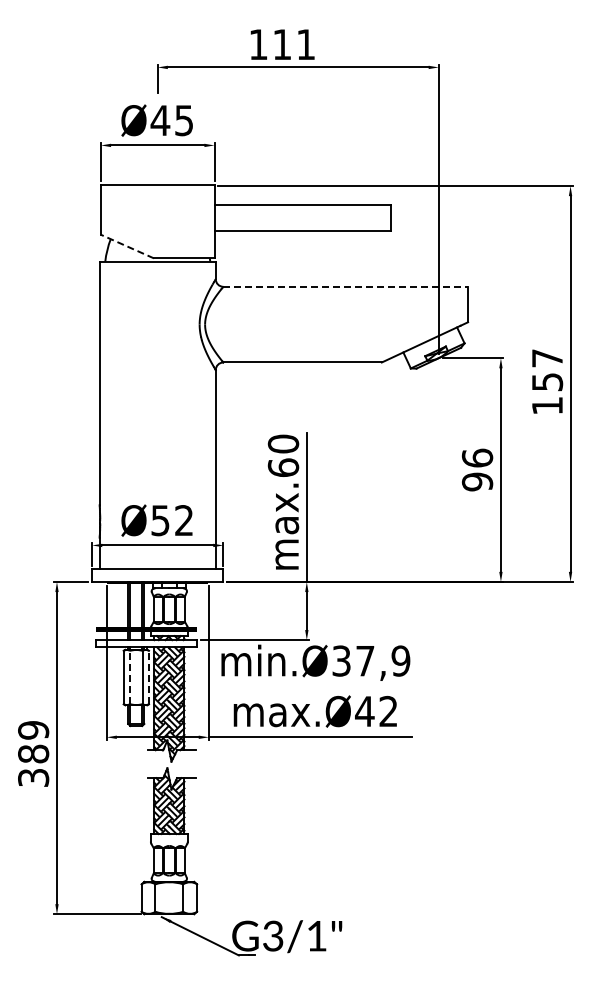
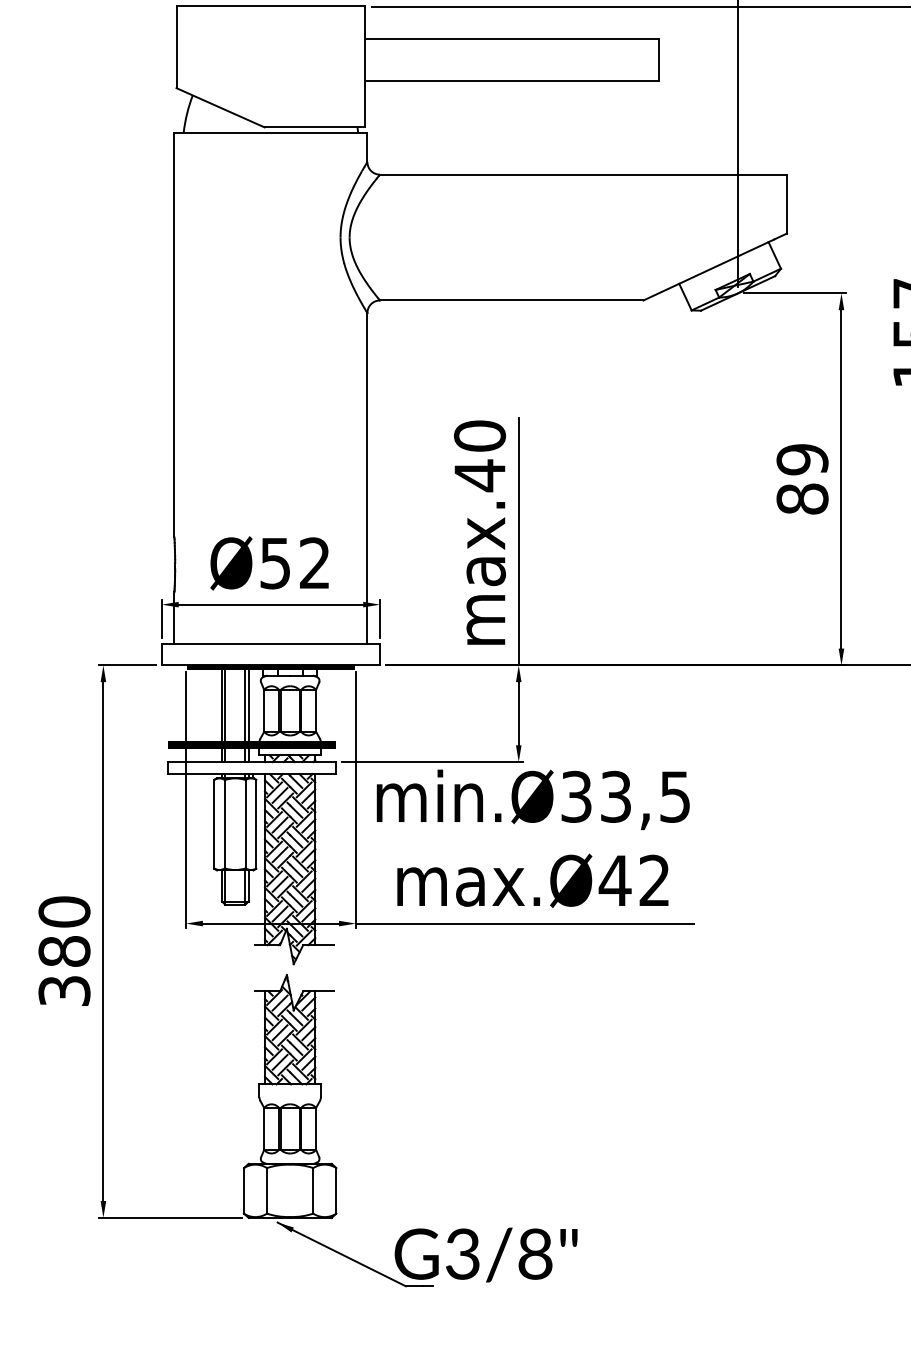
line: (127, 246) -> (220, 107), dashed -> solid
line: (346, 286) -> (584, 174), dashed -> solid
text: (283, 467) -> (479, 475), max.60 -> max.40
text: (477, 469) -> (802, 478), 96 -> 89
text: (383, 660) -> (646, 795), min.Ø37,9 -> min.Ø33,5
line: (130, 677) -> (225, 824), dashed -> solid
line: (149, 677) -> (257, 824), dashed -> solid
text: (33, 730) -> (64, 912), 389 -> 380
text: (316, 935) -> (534, 1253), G3/1" -> G3/8"

